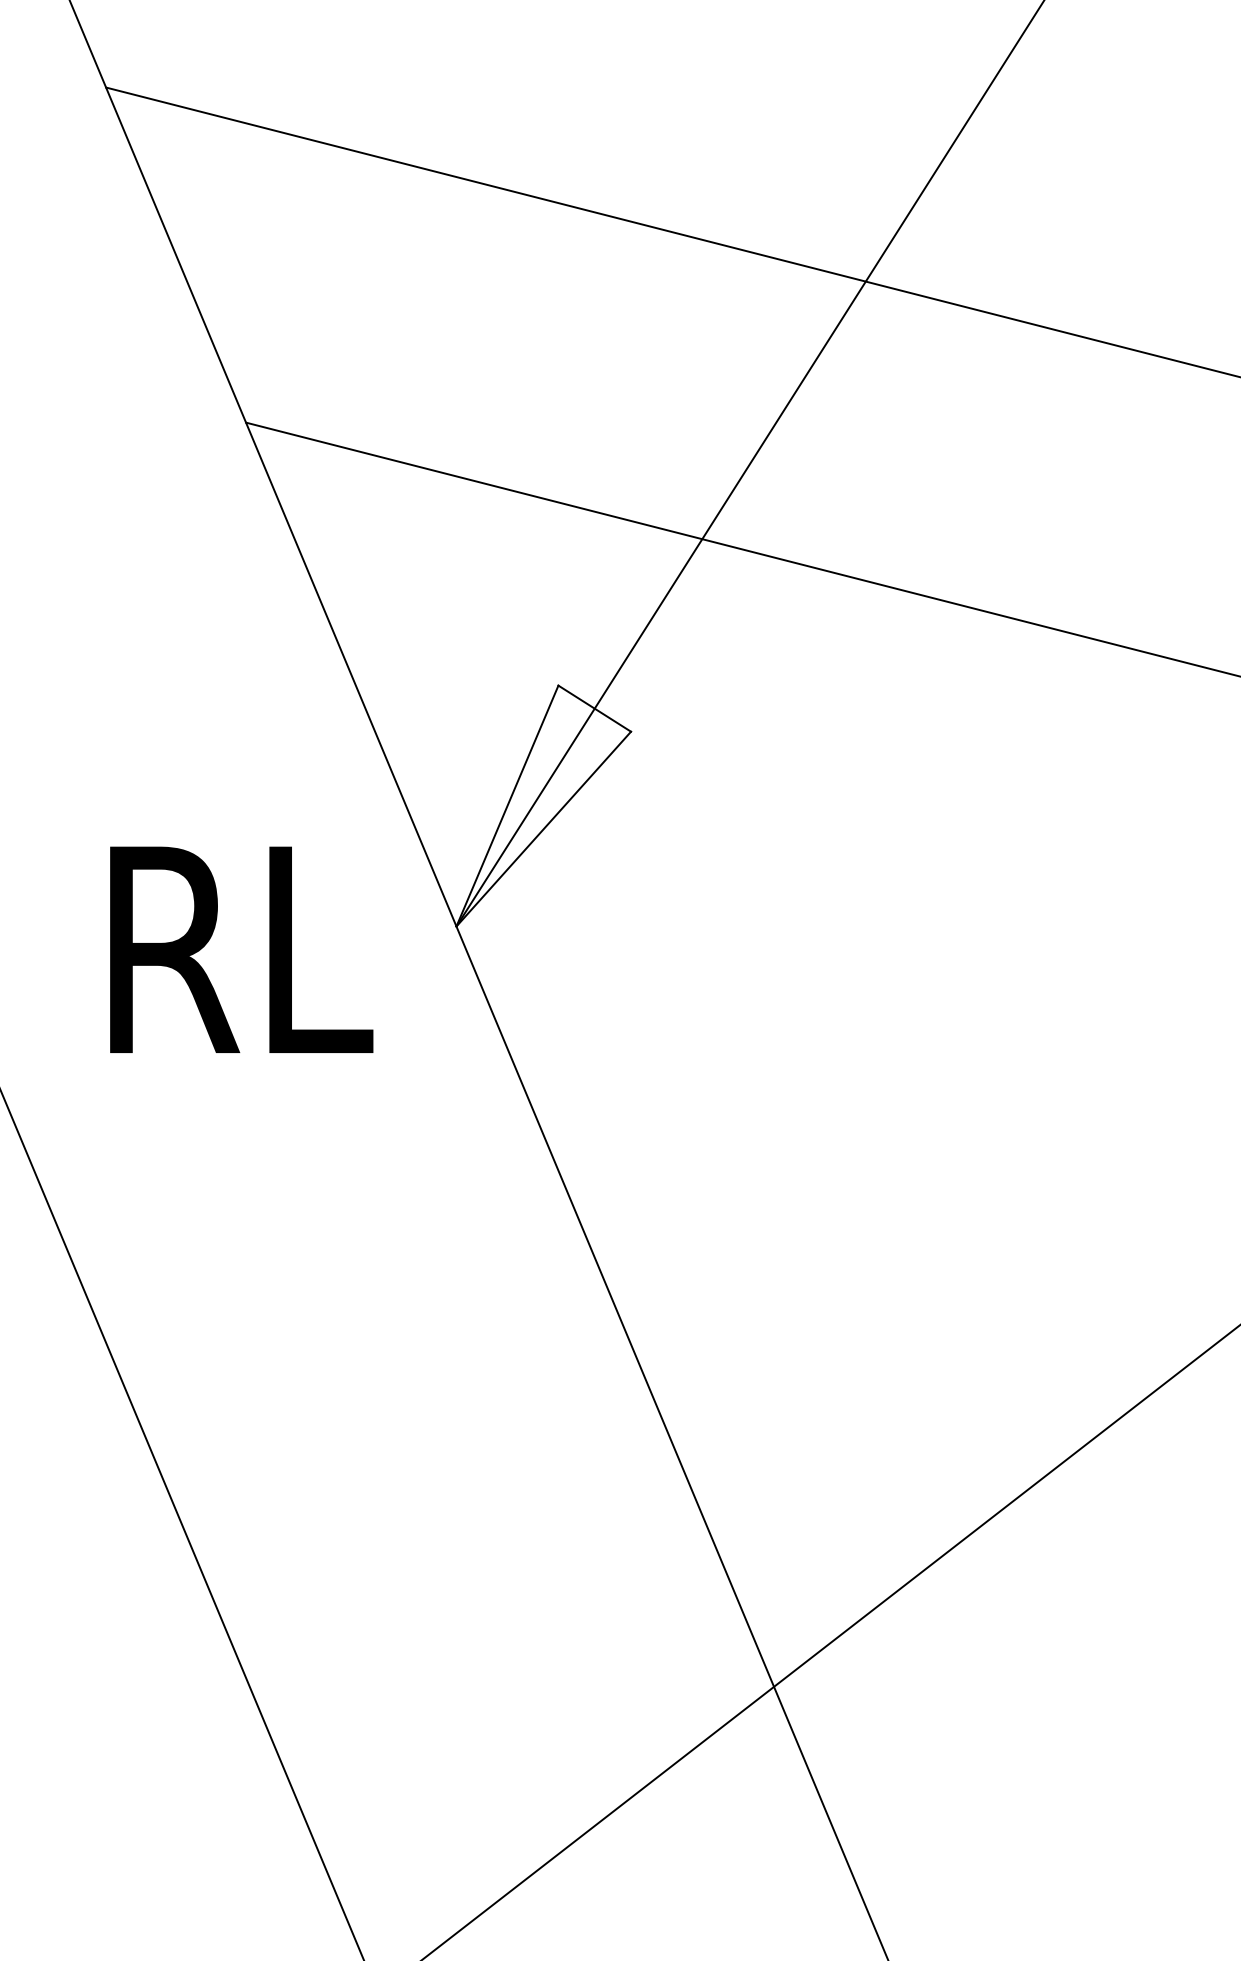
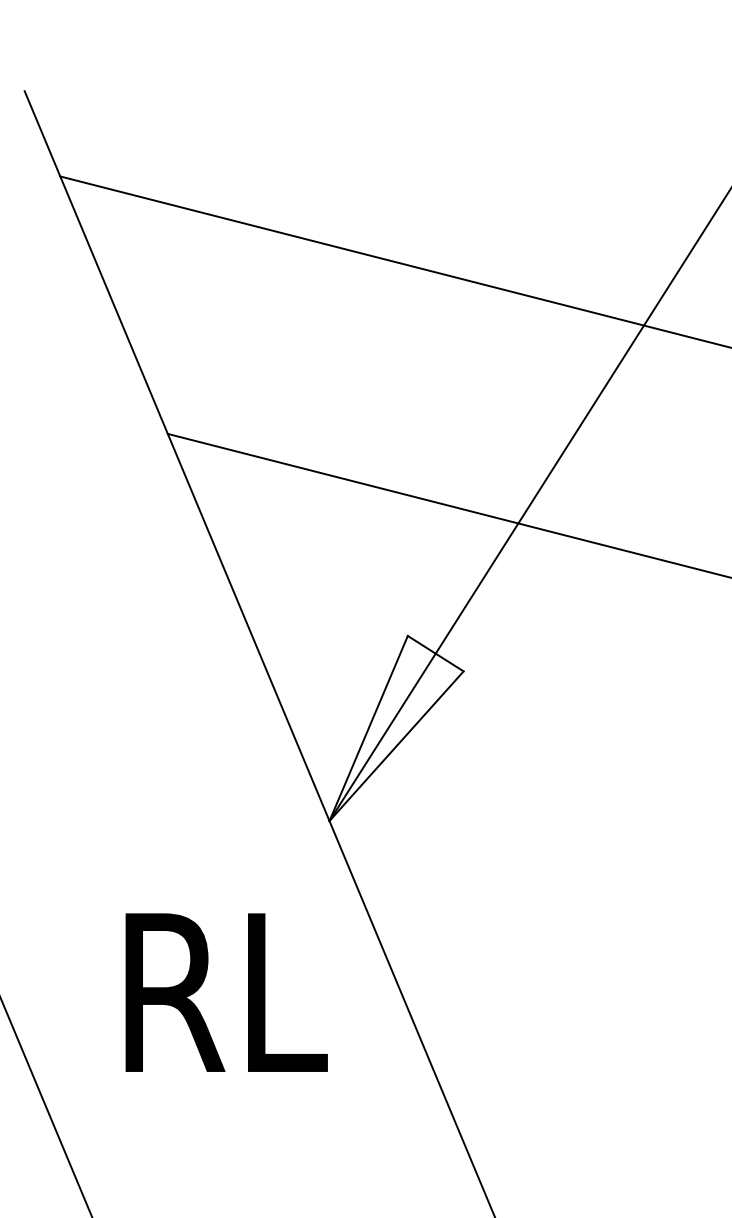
text: (241, 949) -> (226, 992), moved

